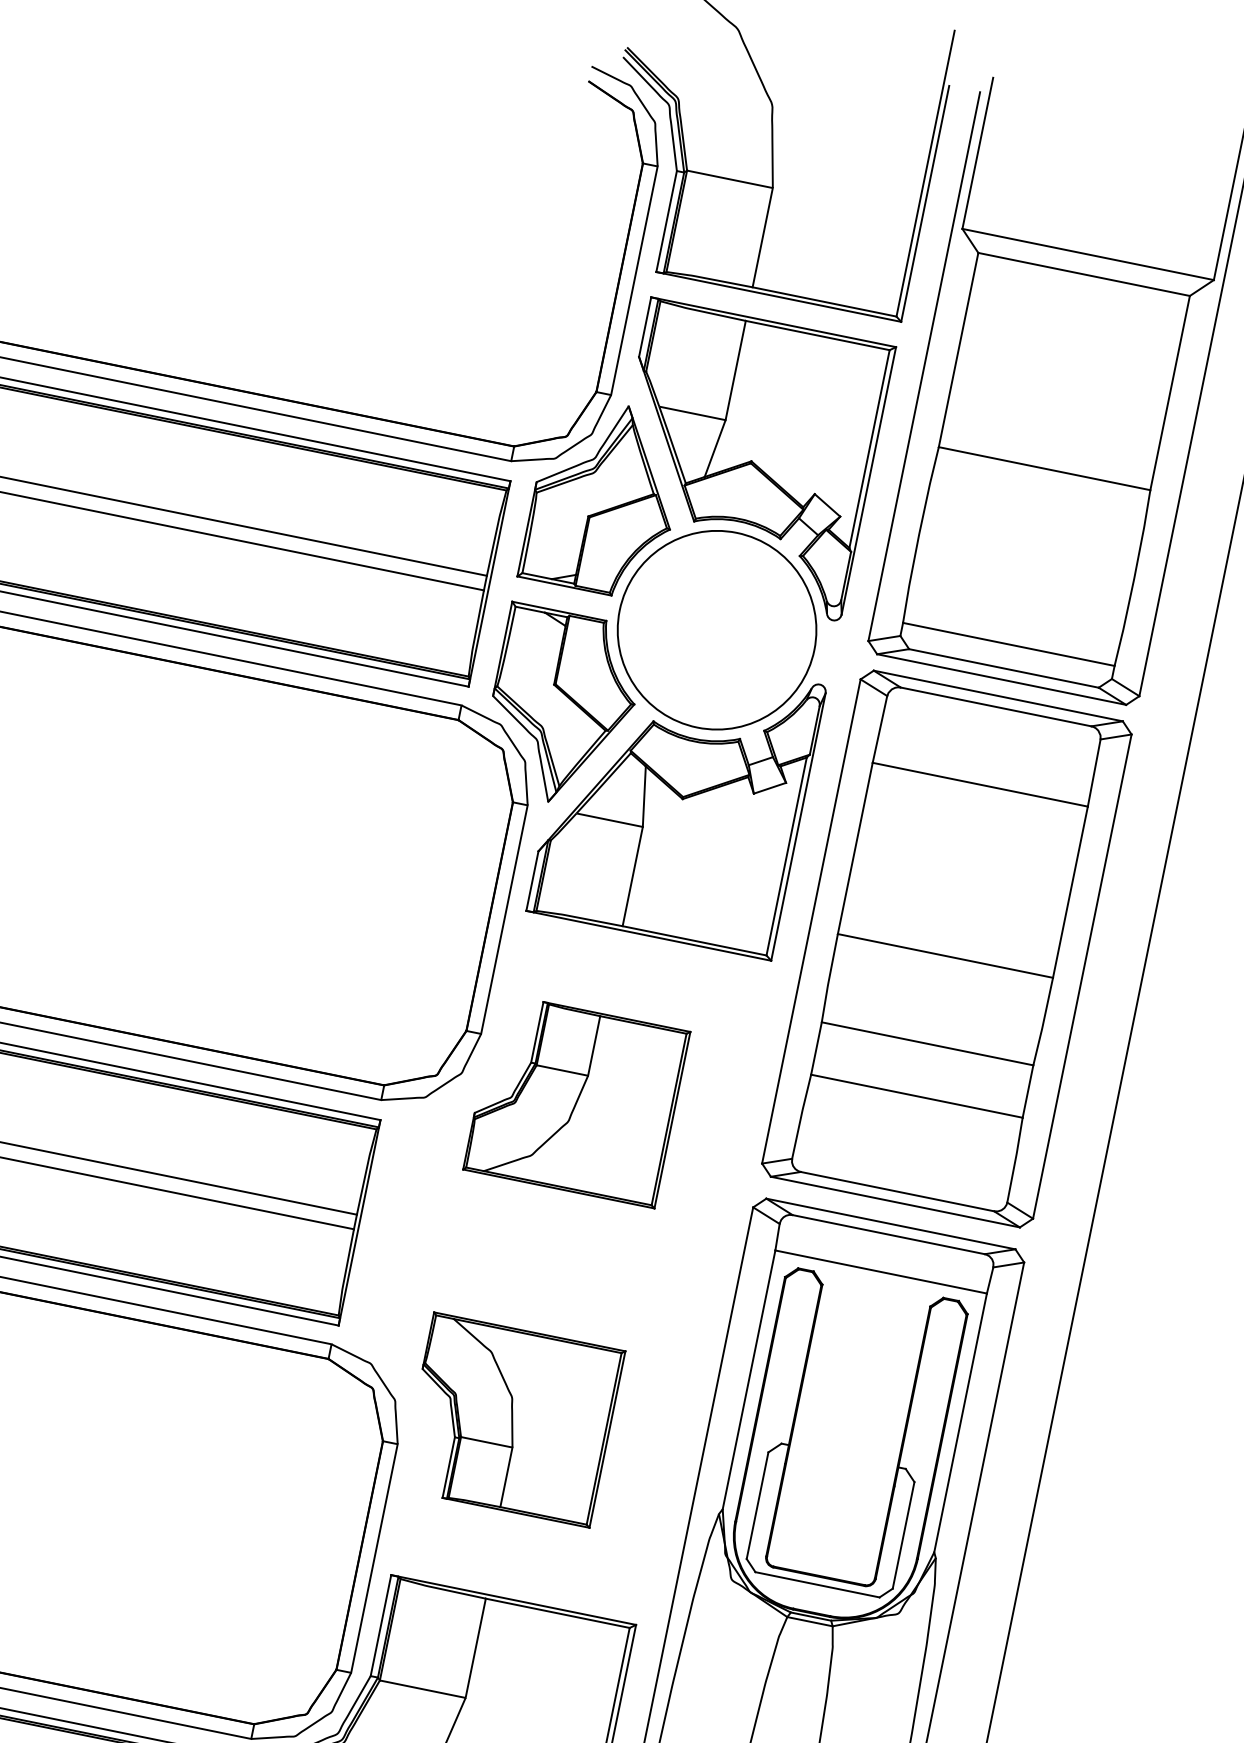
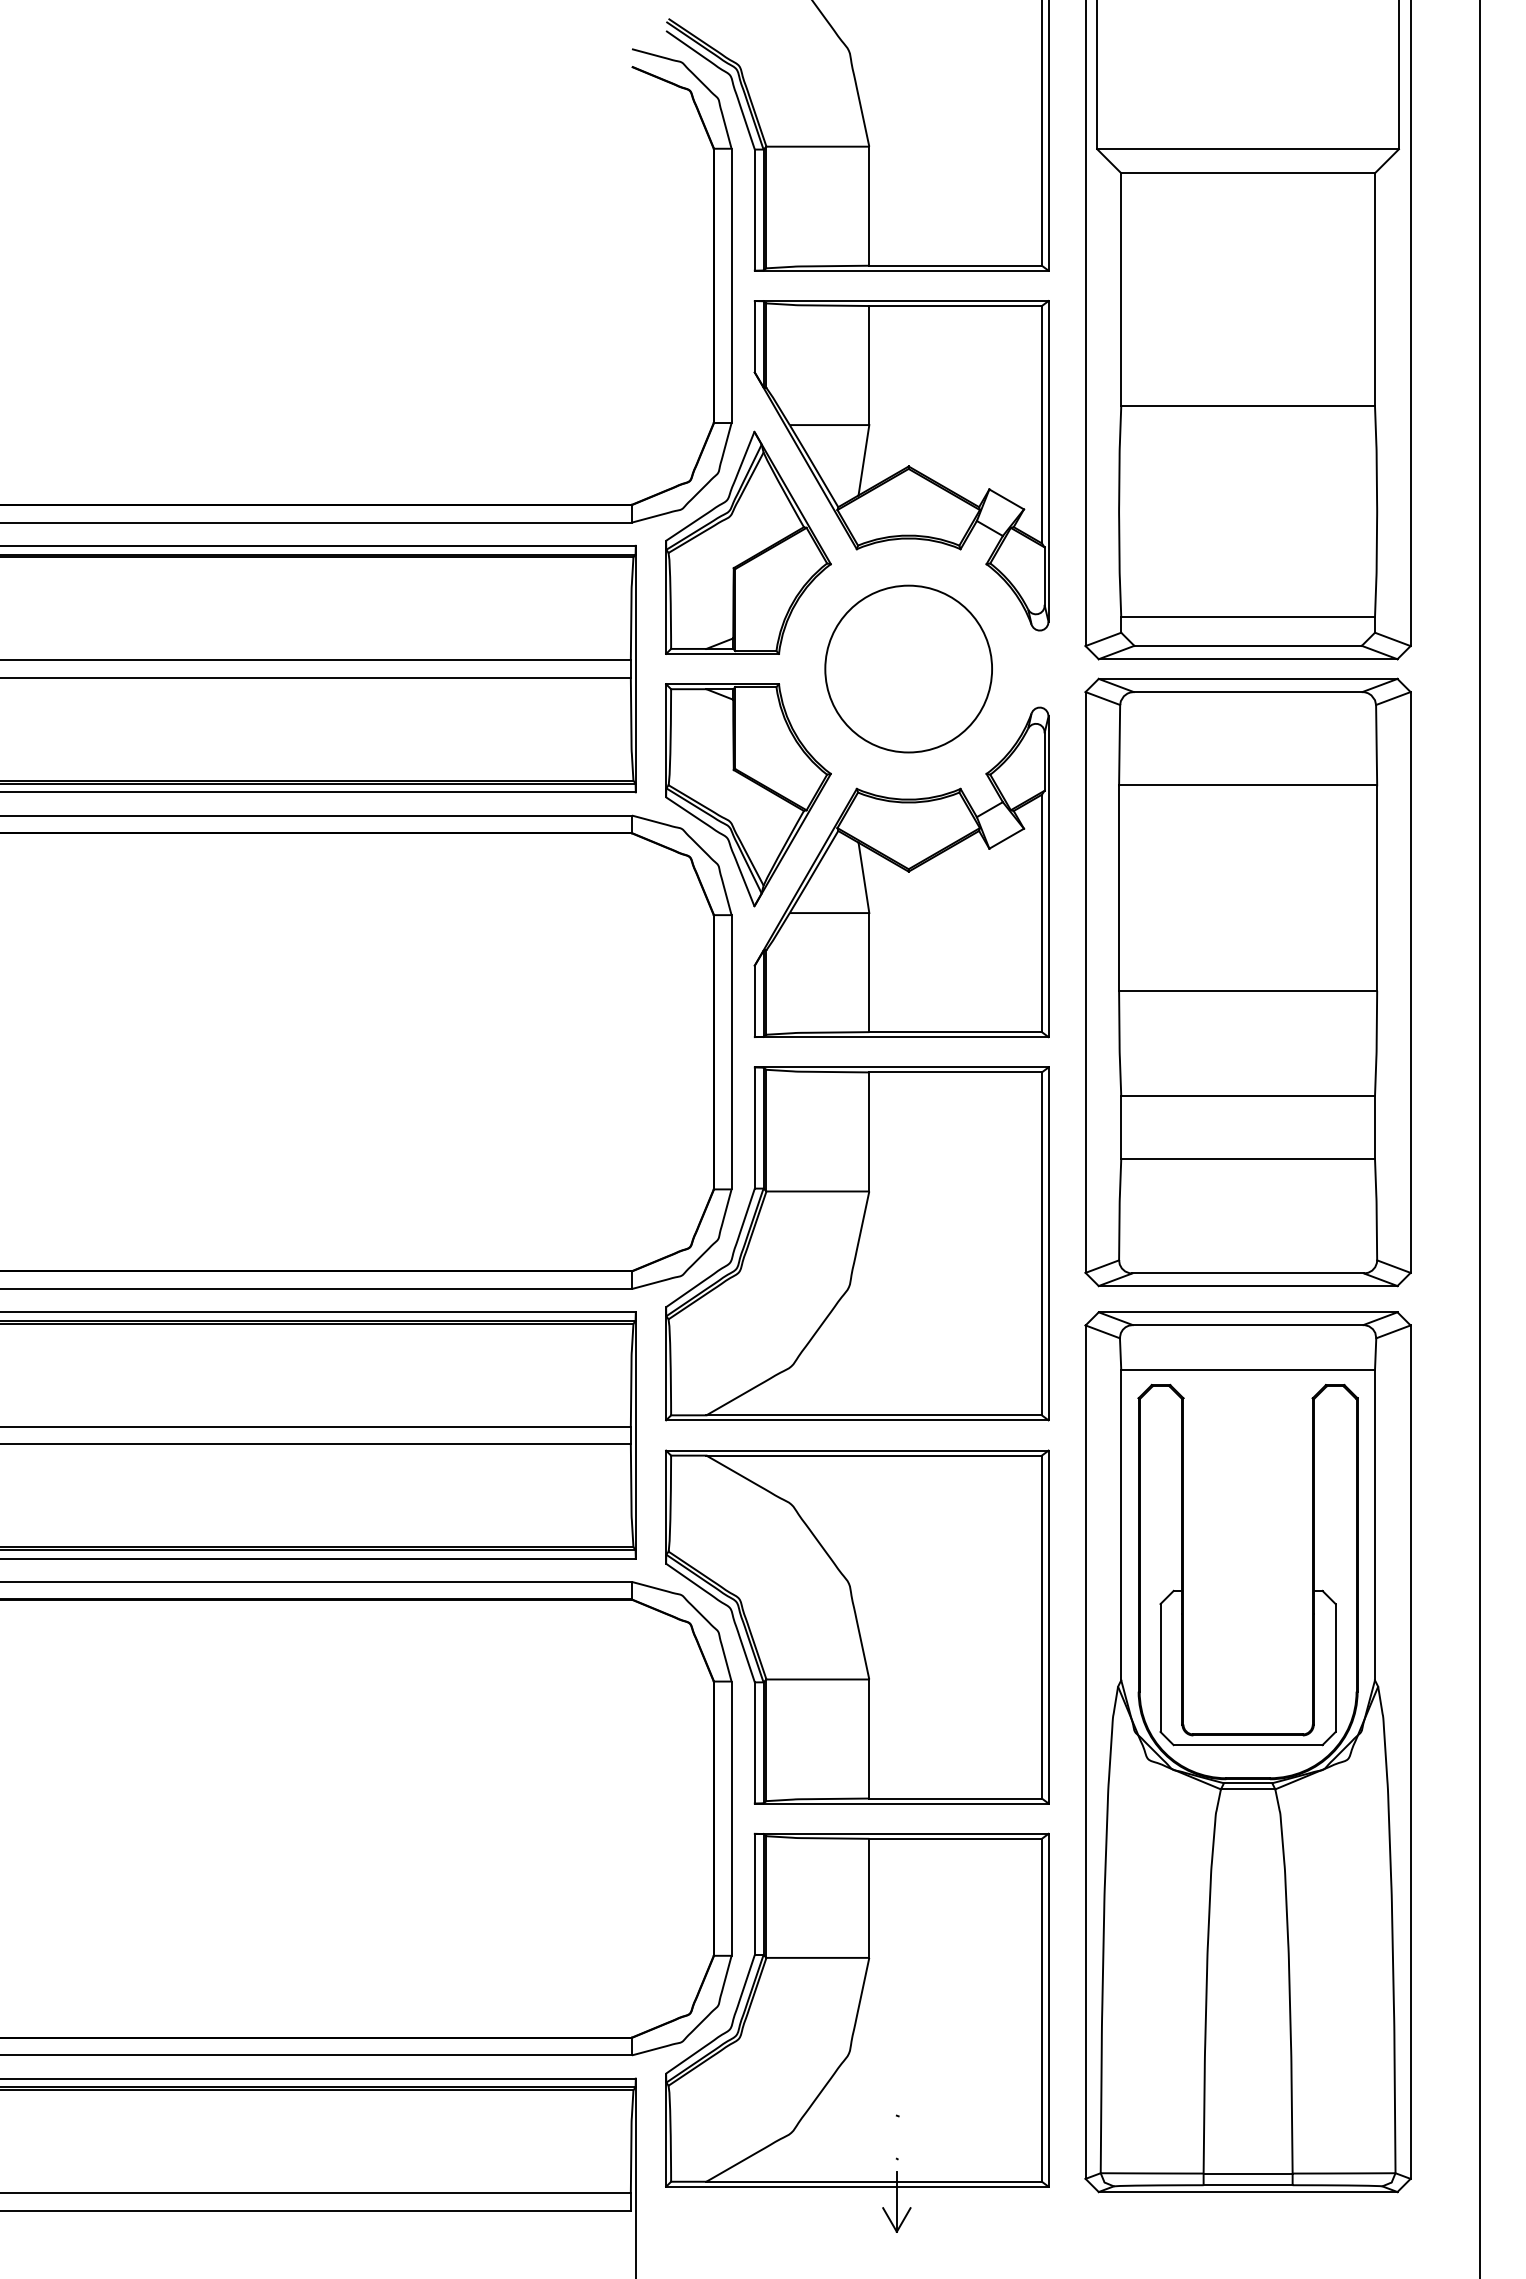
circle: (716, 629) -> (908, 668), size x0.71
part: (576, 1100) -> (857, 1243), size x1.67
part: (512, 1419) -> (857, 1626), size x1.67

